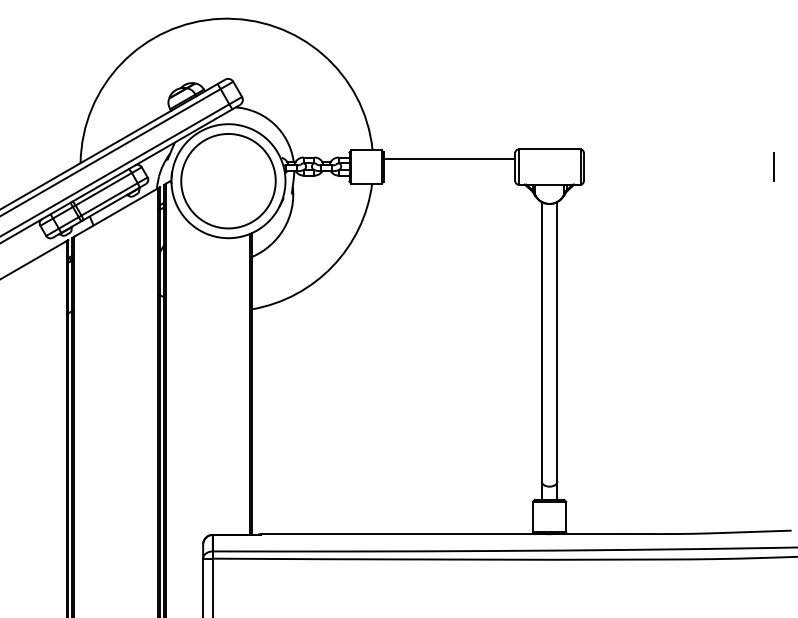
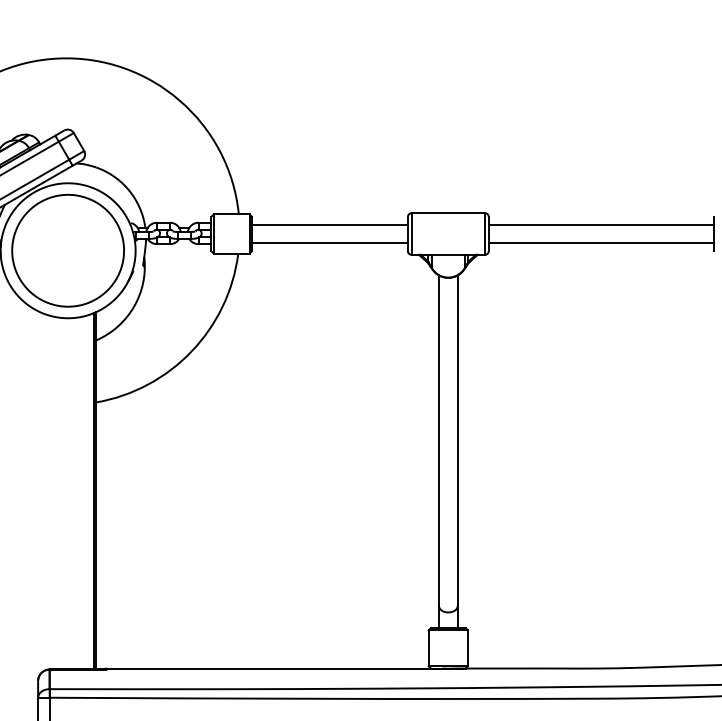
line: (678, 159) -> (600, 225), added
line: (449, 174) -> (329, 242), added
line: (678, 174) -> (600, 242), added

